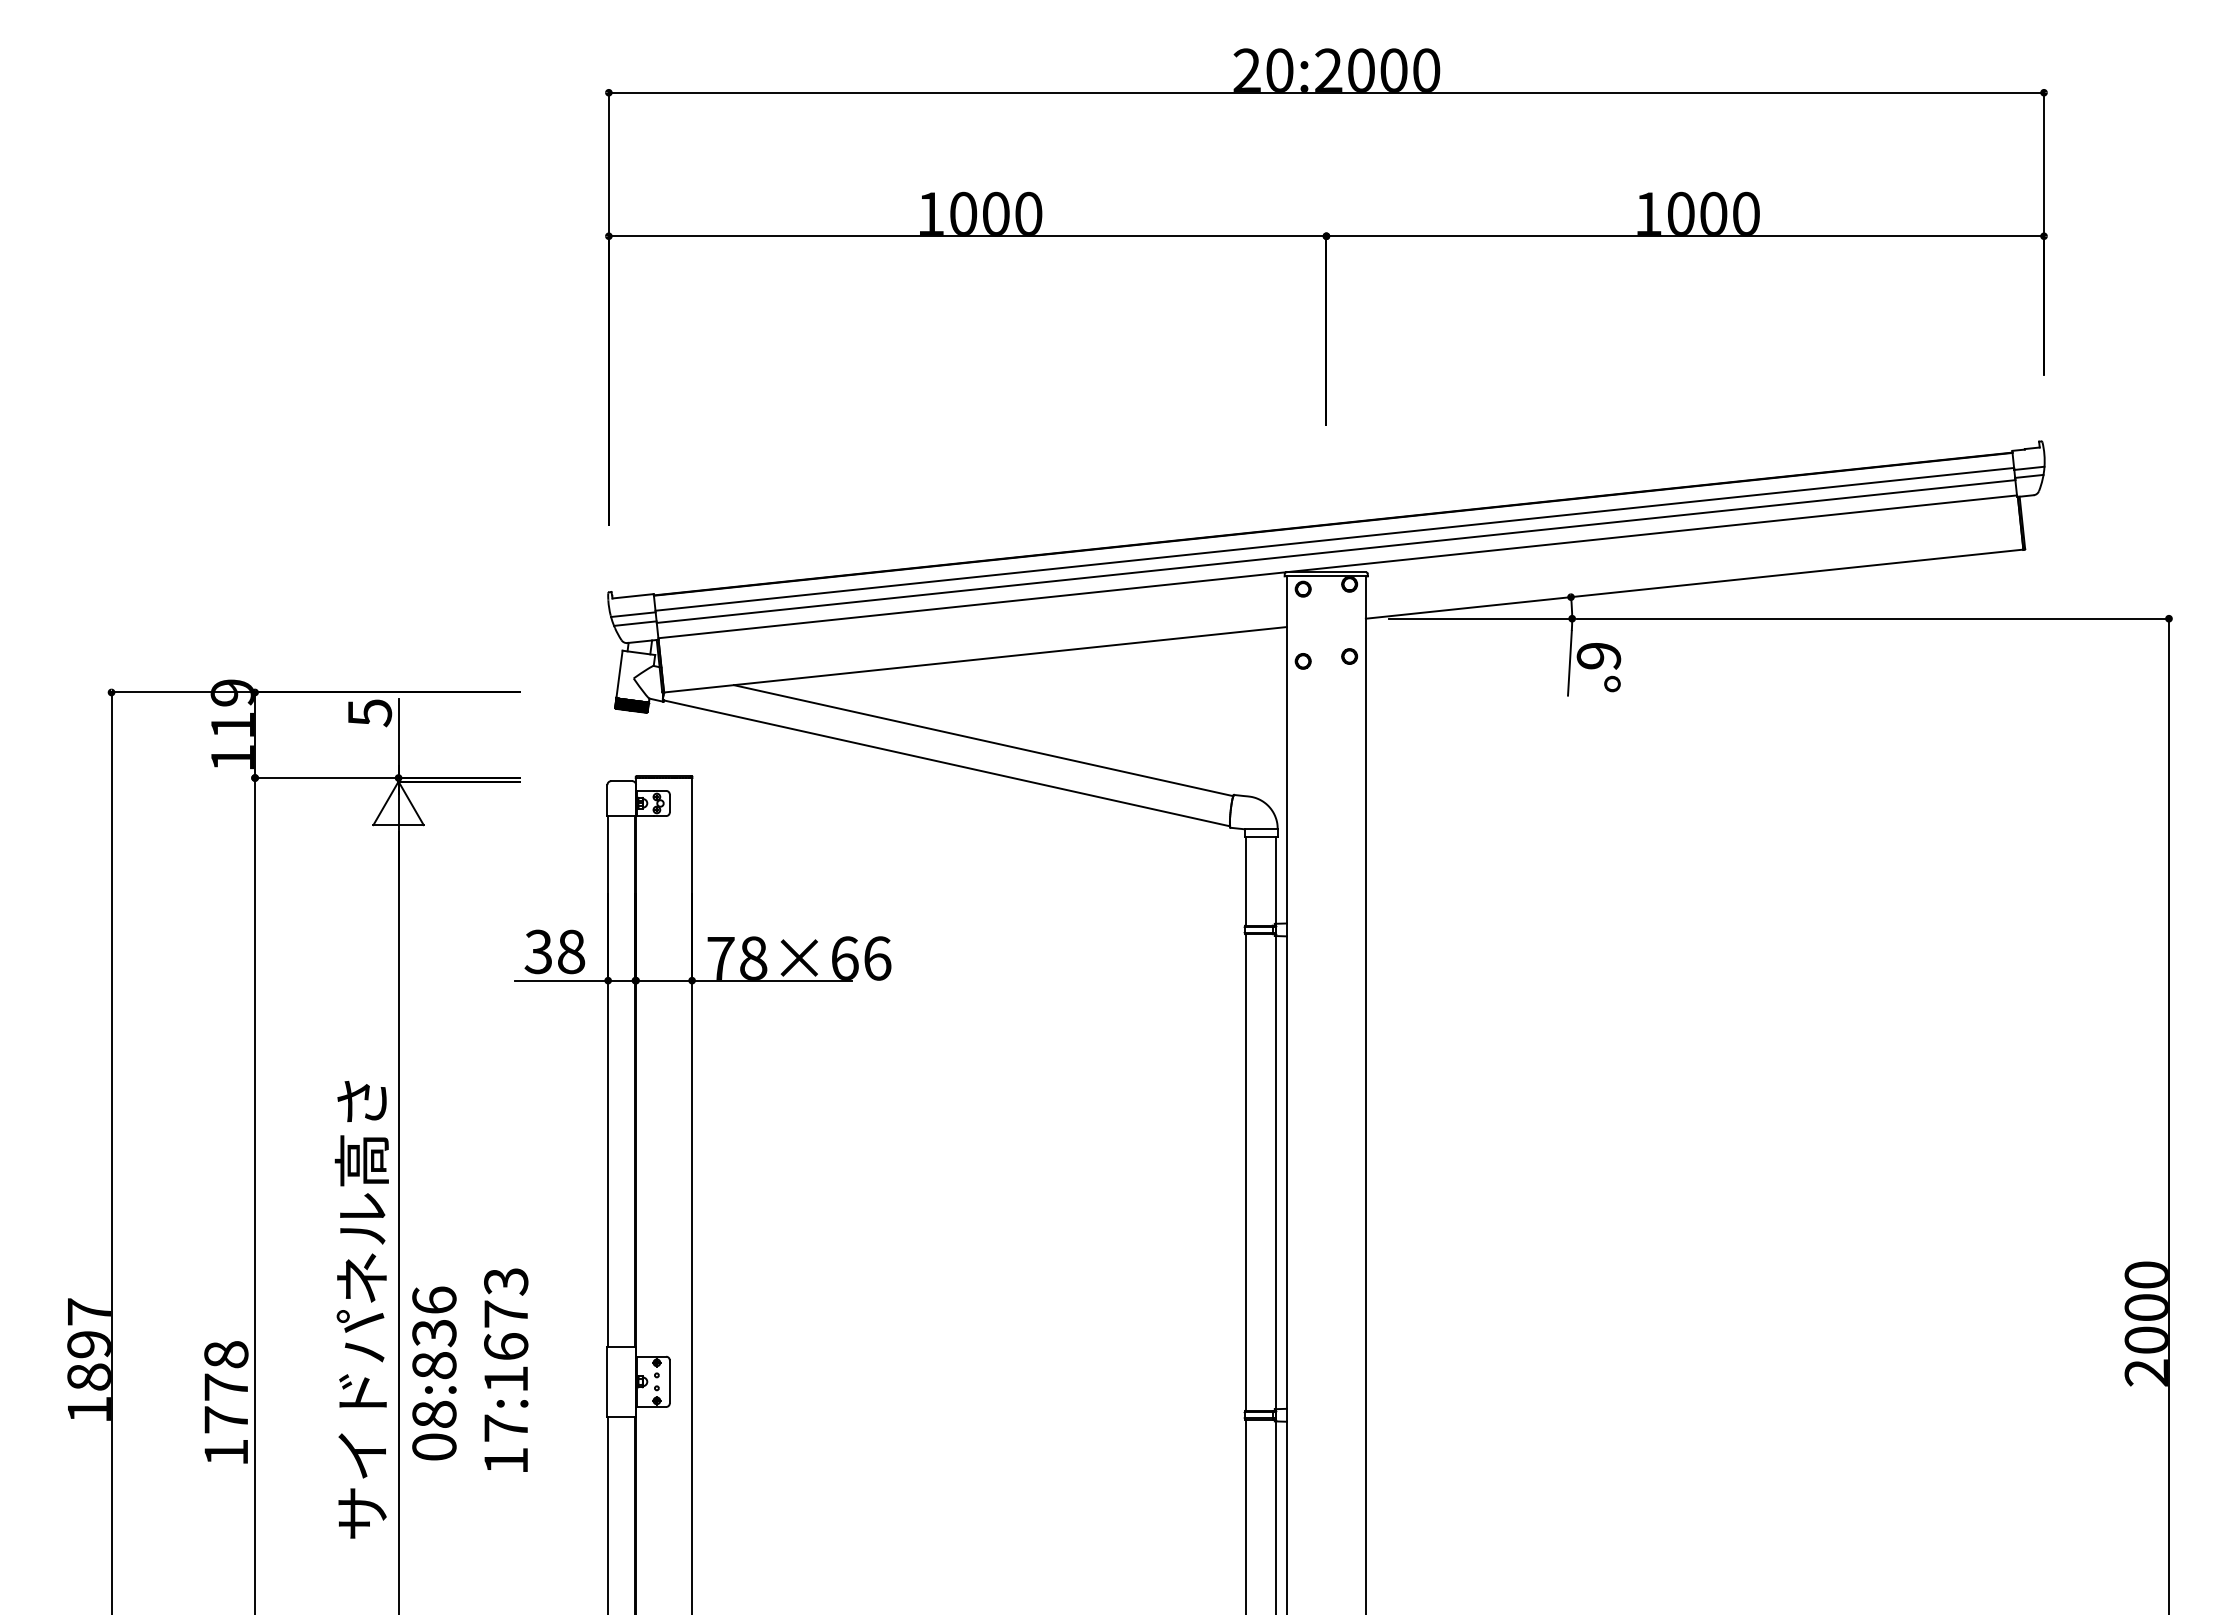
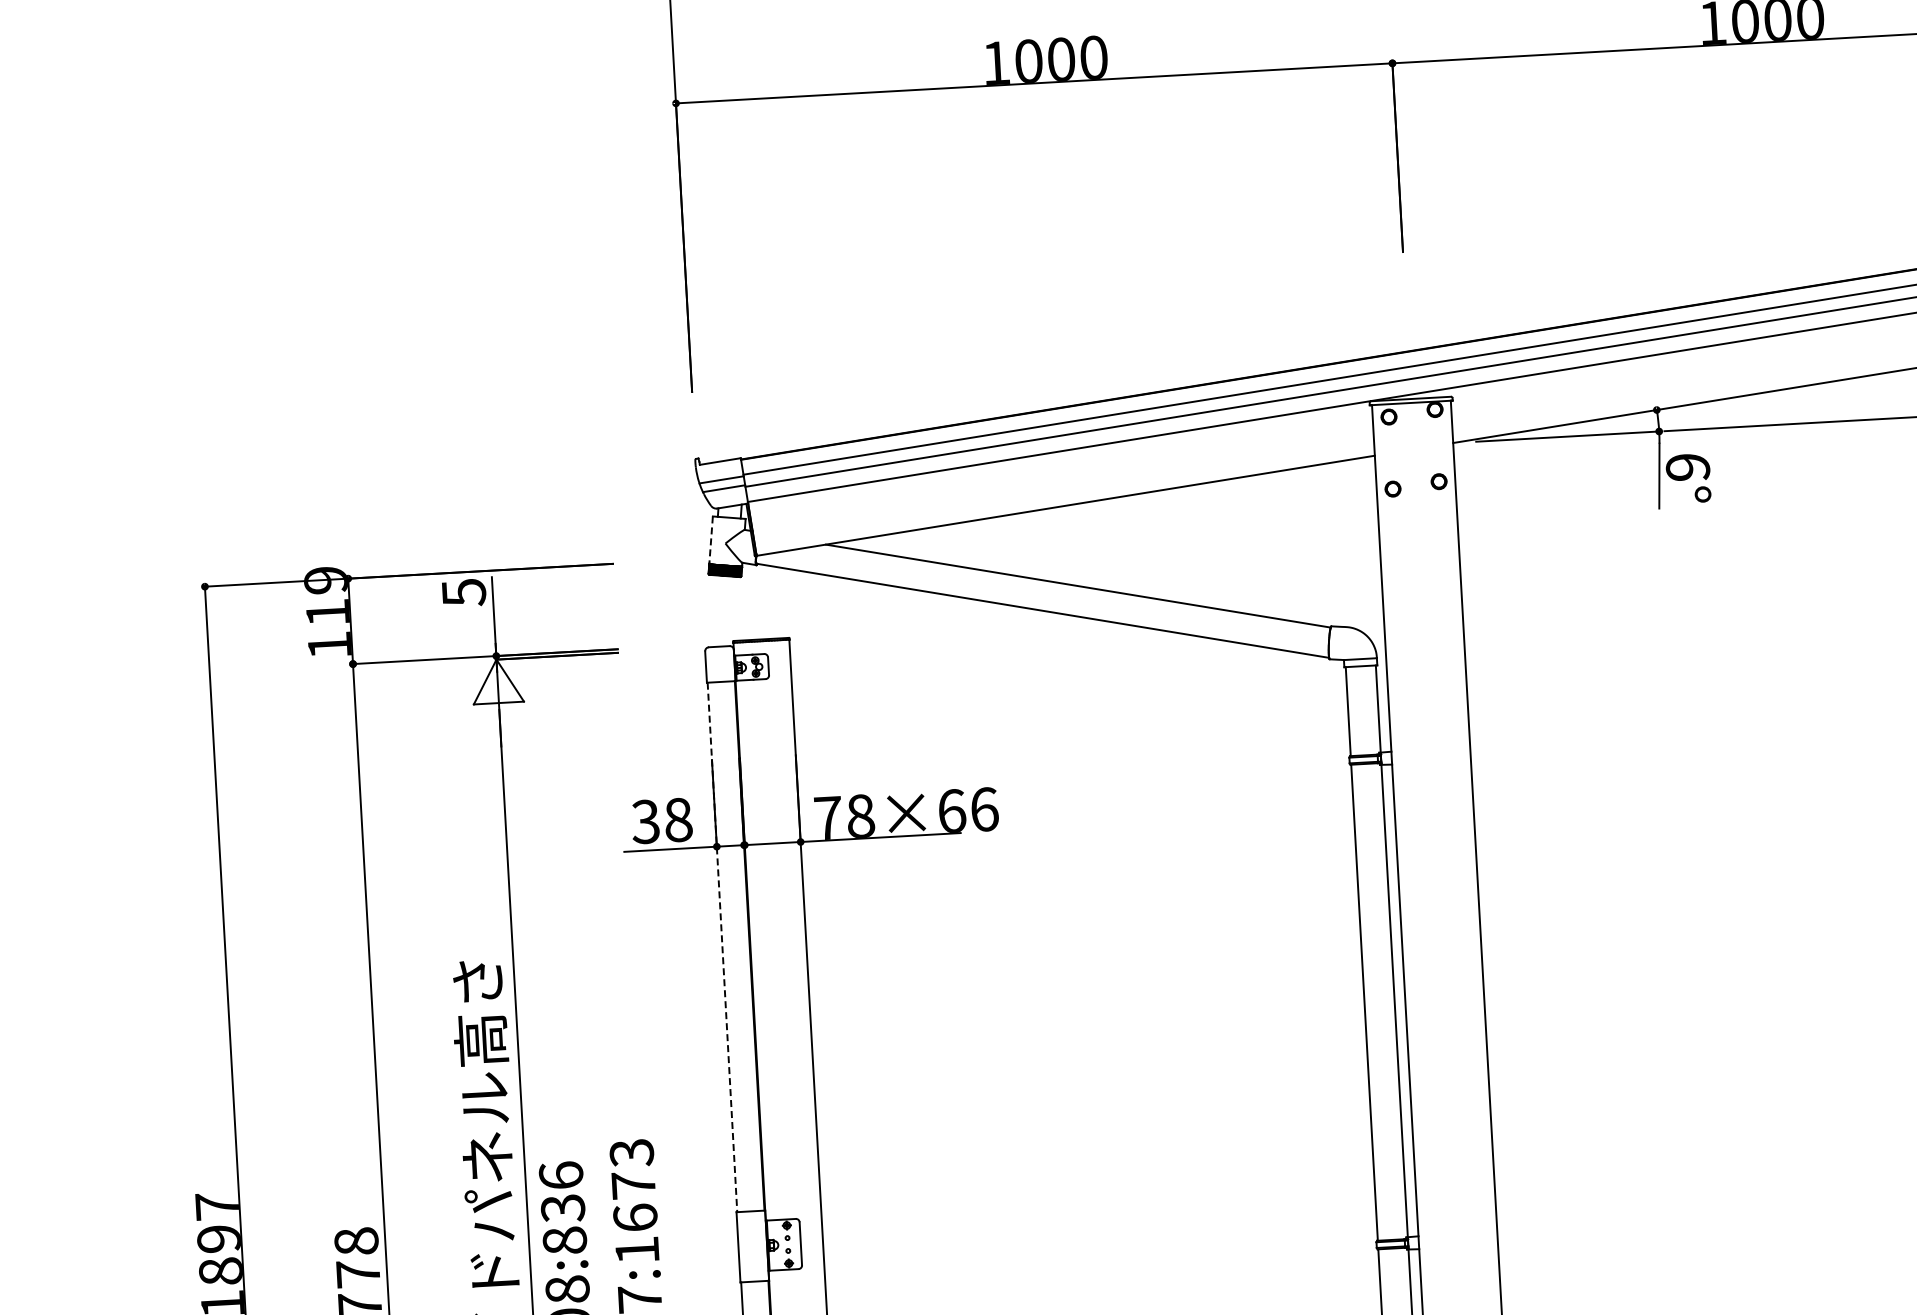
line: (619, 674) -> (711, 540), solid -> dashed
line: (608, 1082) -> (722, 948), solid -> dashed

